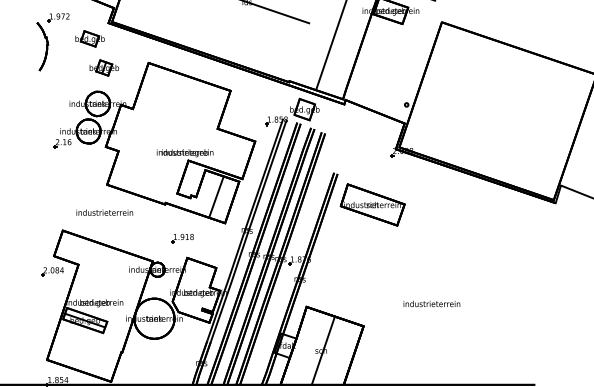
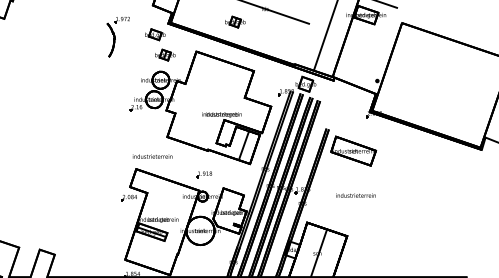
part: (204, 20) -> (235, 21), added
part: (51, 41) -> (117, 36), moved
text: (104, 212) -> (152, 156), moved
part: (182, 238) -> (204, 174), moved
text: (431, 303) -> (355, 195), moved

